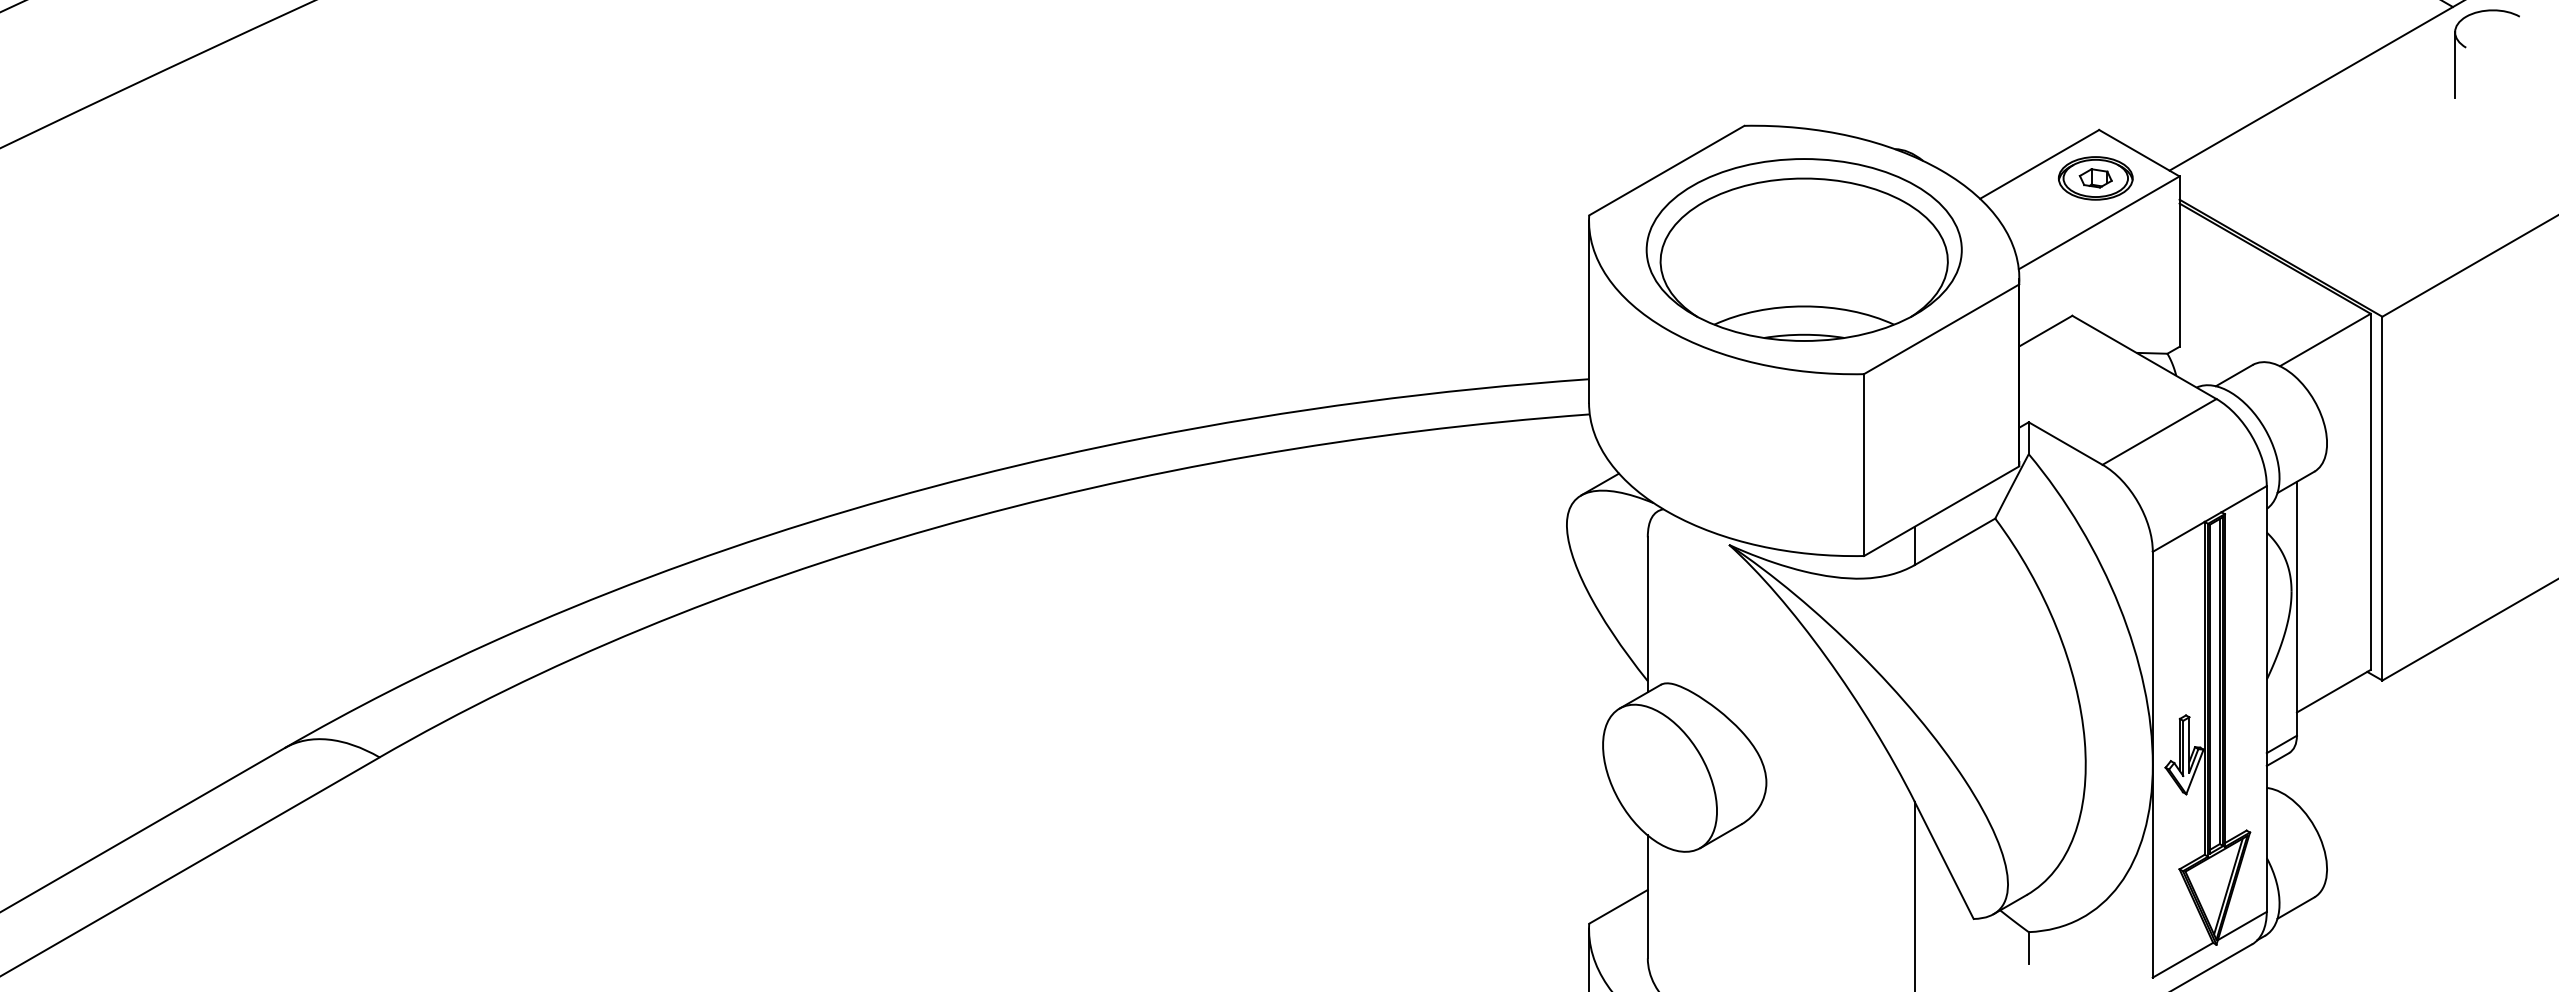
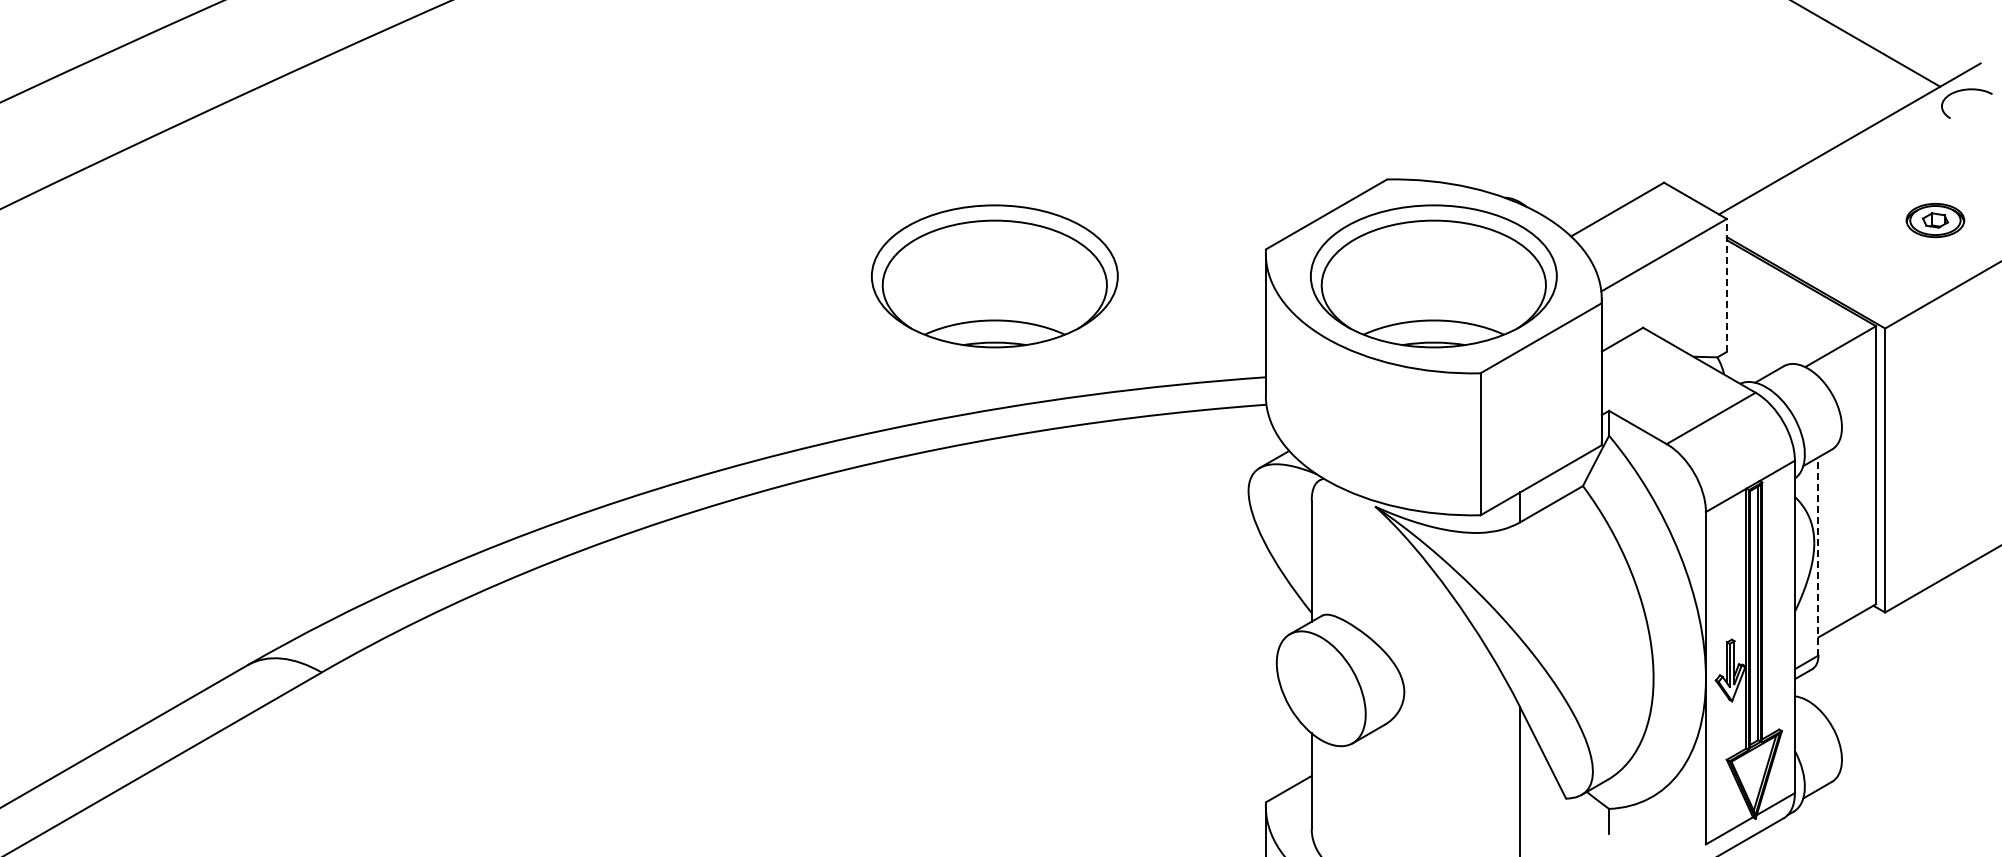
line: (2454, 64) -> (1941, 131), removed
part: (2095, 178) -> (1935, 220), moved
part: (1241, 250) -> (994, 276), added
line: (2179, 260) -> (1726, 284), solid -> dashed
line: (2296, 607) -> (1818, 555), solid -> dashed

